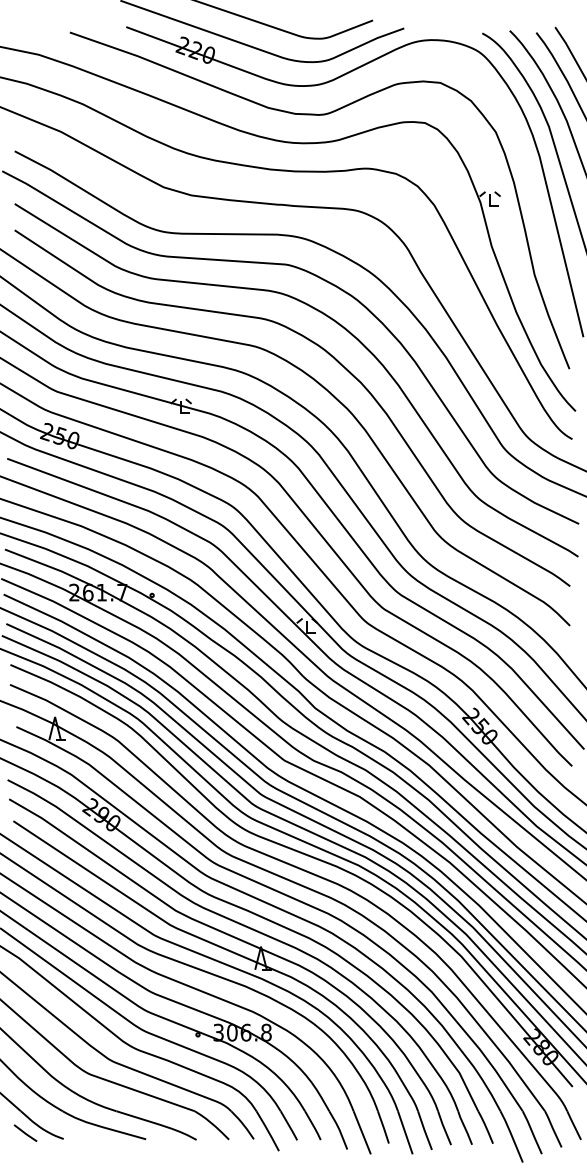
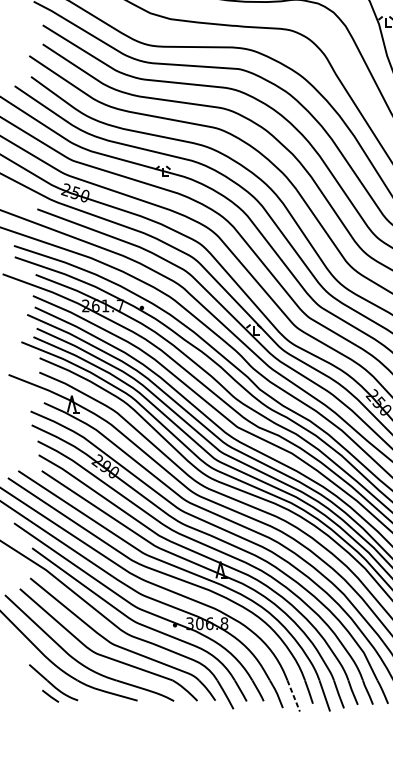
line: (362, 1133) -> (293, 696), solid -> dashed

